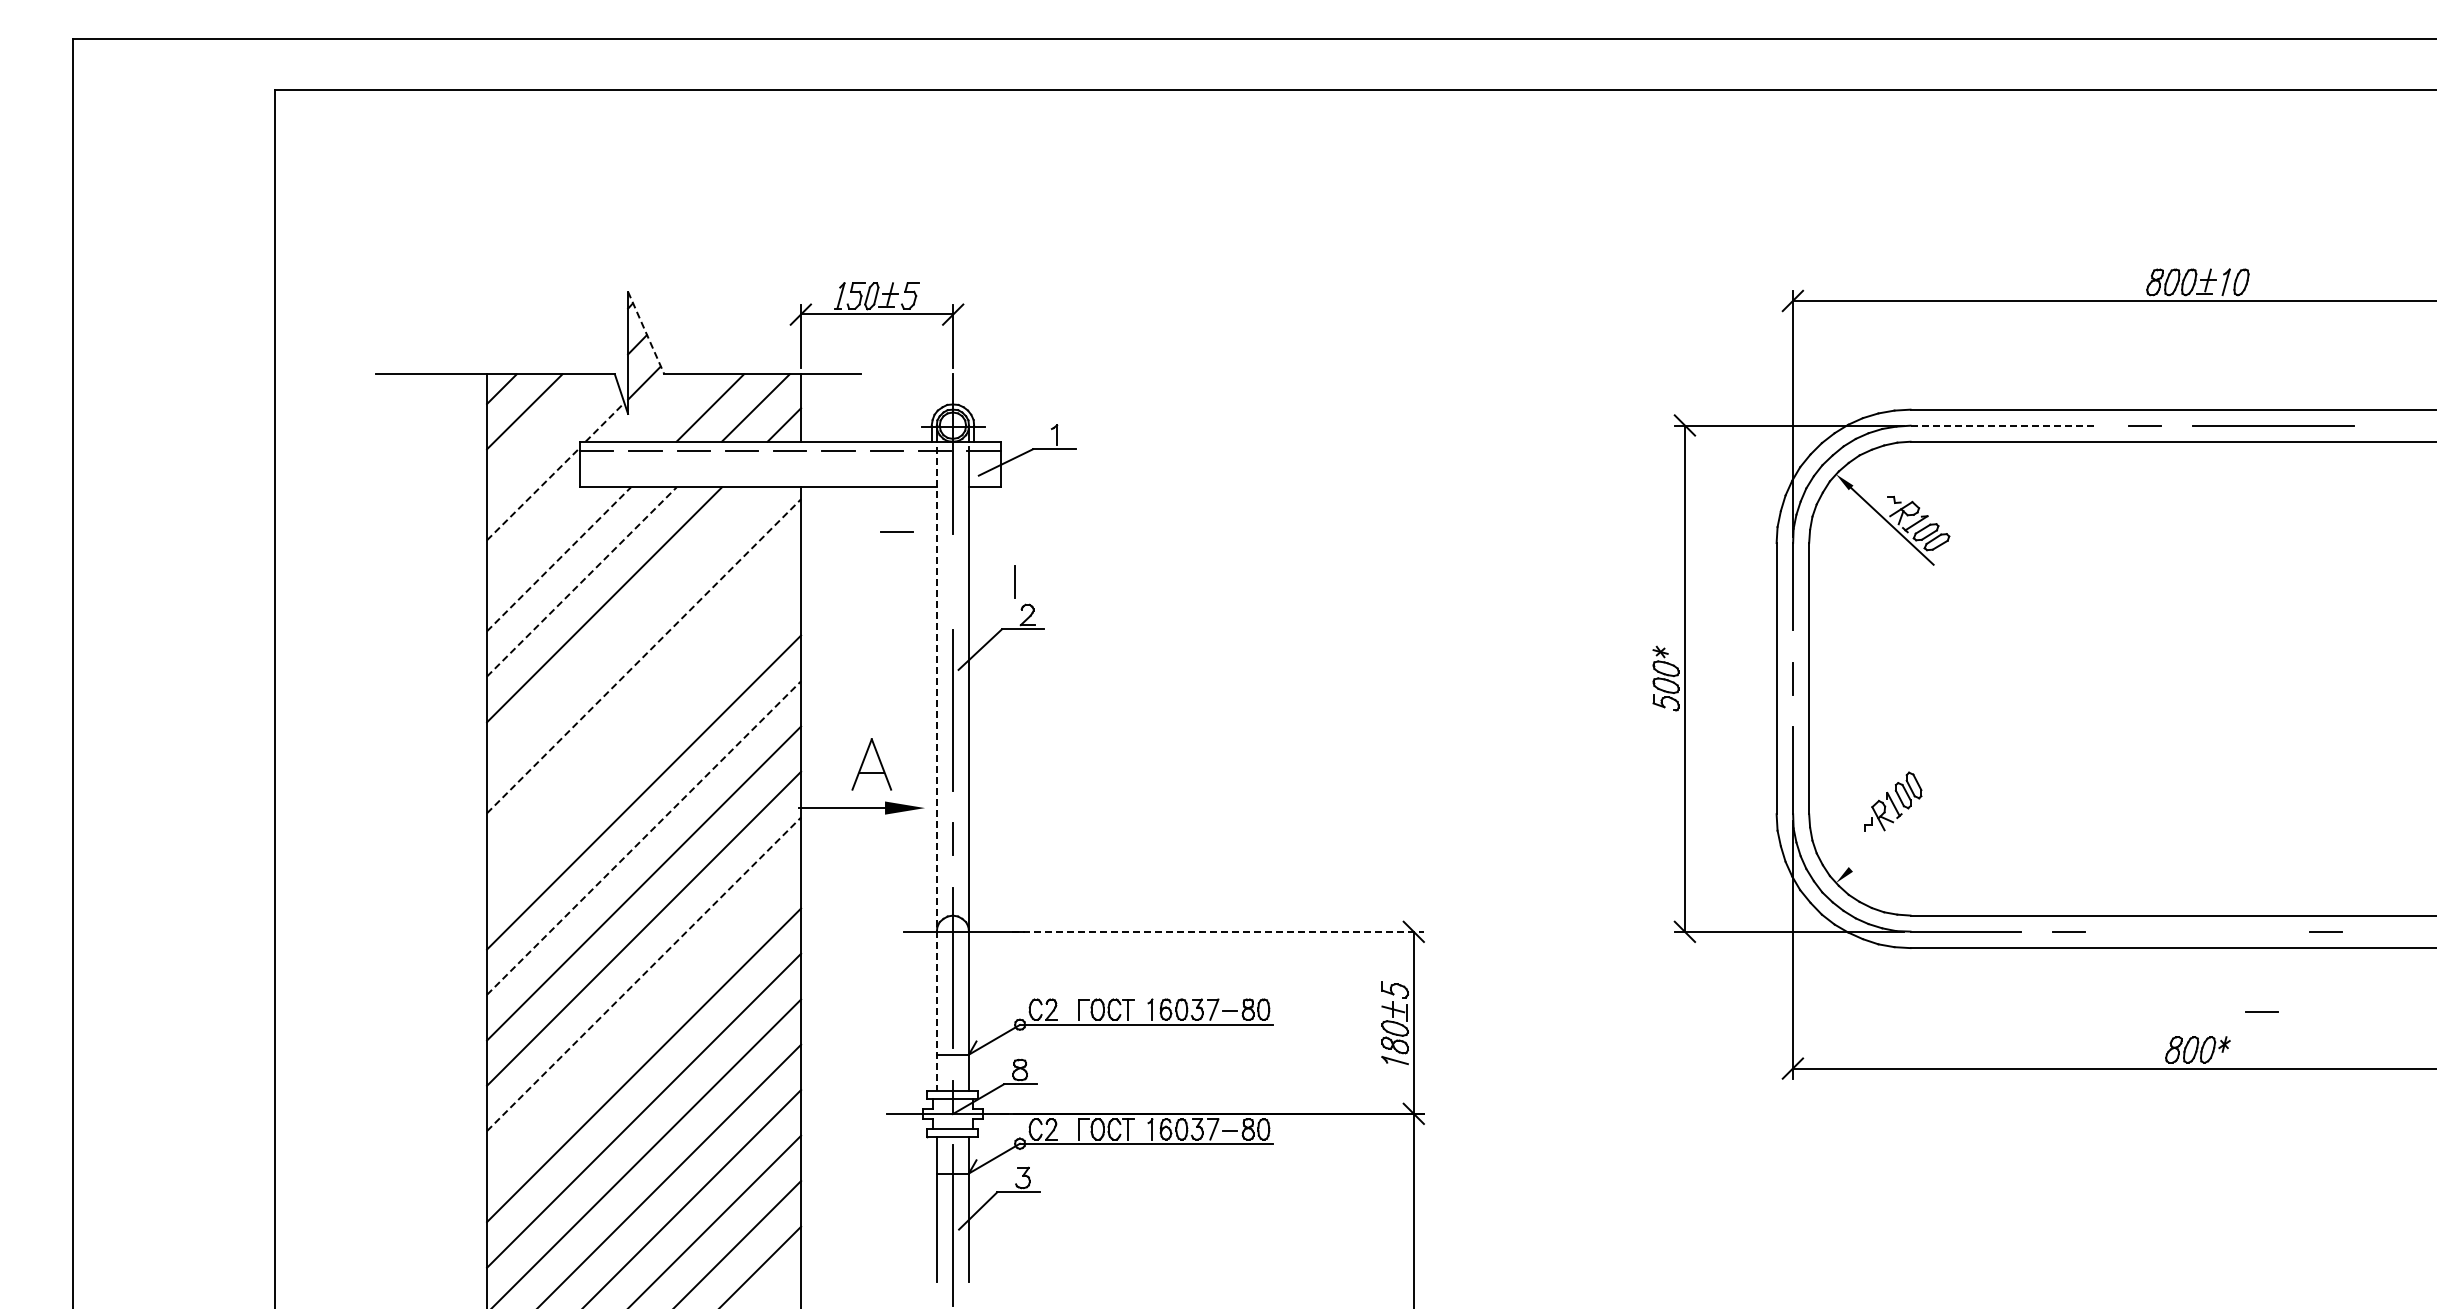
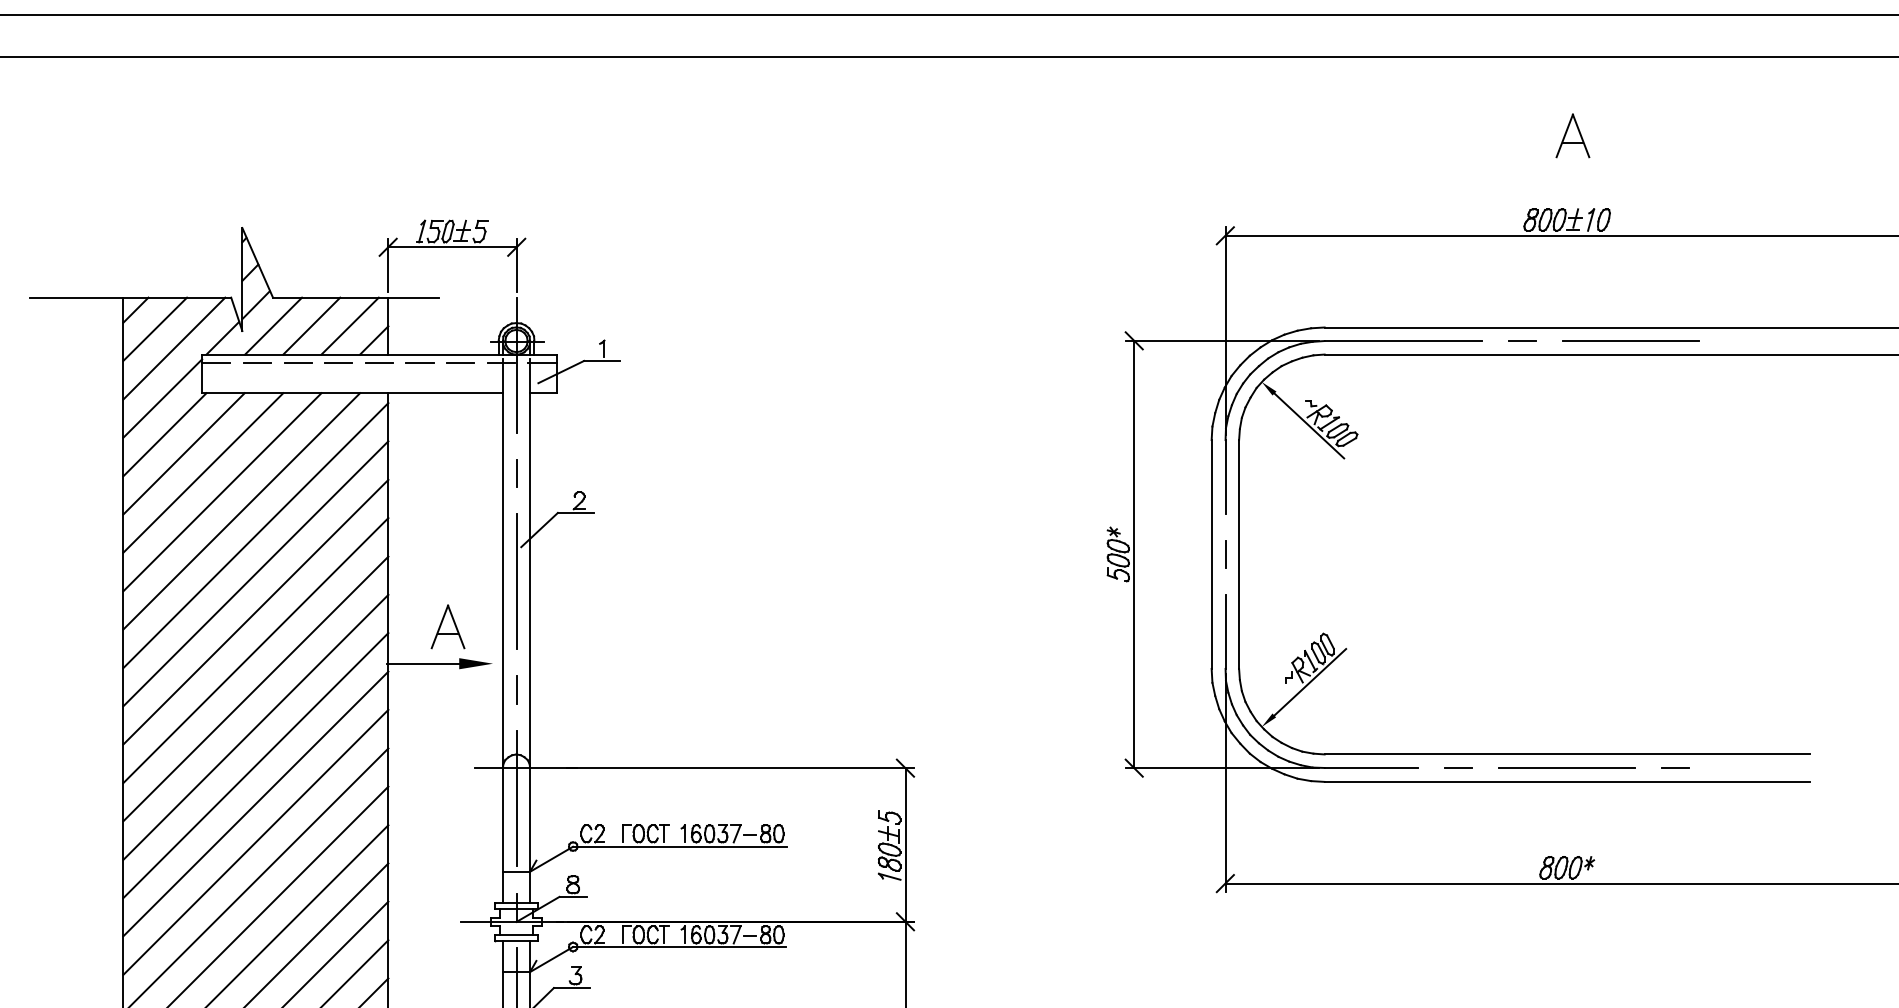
part: (2204, 182) -> (1572, 135), added
line: (646, 333) -> (257, 263), dashed -> solid
line: (664, 407) -> (273, 325), added
line: (605, 422) -> (223, 338), dashed -> solid
line: (2004, 425) -> (1403, 340), dashed -> solid
line: (547, 434) -> (174, 348), added
line: (533, 493) -> (162, 398), dashed -> solid
line: (896, 531) -> (468, 430), removed
line: (536, 536) -> (165, 434), added
line: (558, 559) -> (183, 453), dashed -> solid
line: (1014, 581) -> (516, 472), moved
line: (581, 582) -> (203, 473), dashed -> solid
line: (627, 627) -> (241, 511), added
line: (644, 655) -> (256, 534), dashed -> solid
line: (644, 701) -> (256, 573), added
line: (644, 746) -> (256, 611), added
line: (936, 769) -> (502, 631), dashed -> solid
line: (1893, 829) -> (1310, 681), added
line: (644, 838) -> (256, 689), dashed -> solid
line: (1218, 931) -> (740, 767), dashed -> solid
line: (2197, 931) -> (1566, 767), added
line: (644, 974) -> (256, 804), dashed -> solid
line: (2261, 1011) -> (1620, 835), removed
line: (644, 1019) -> (256, 842), added

